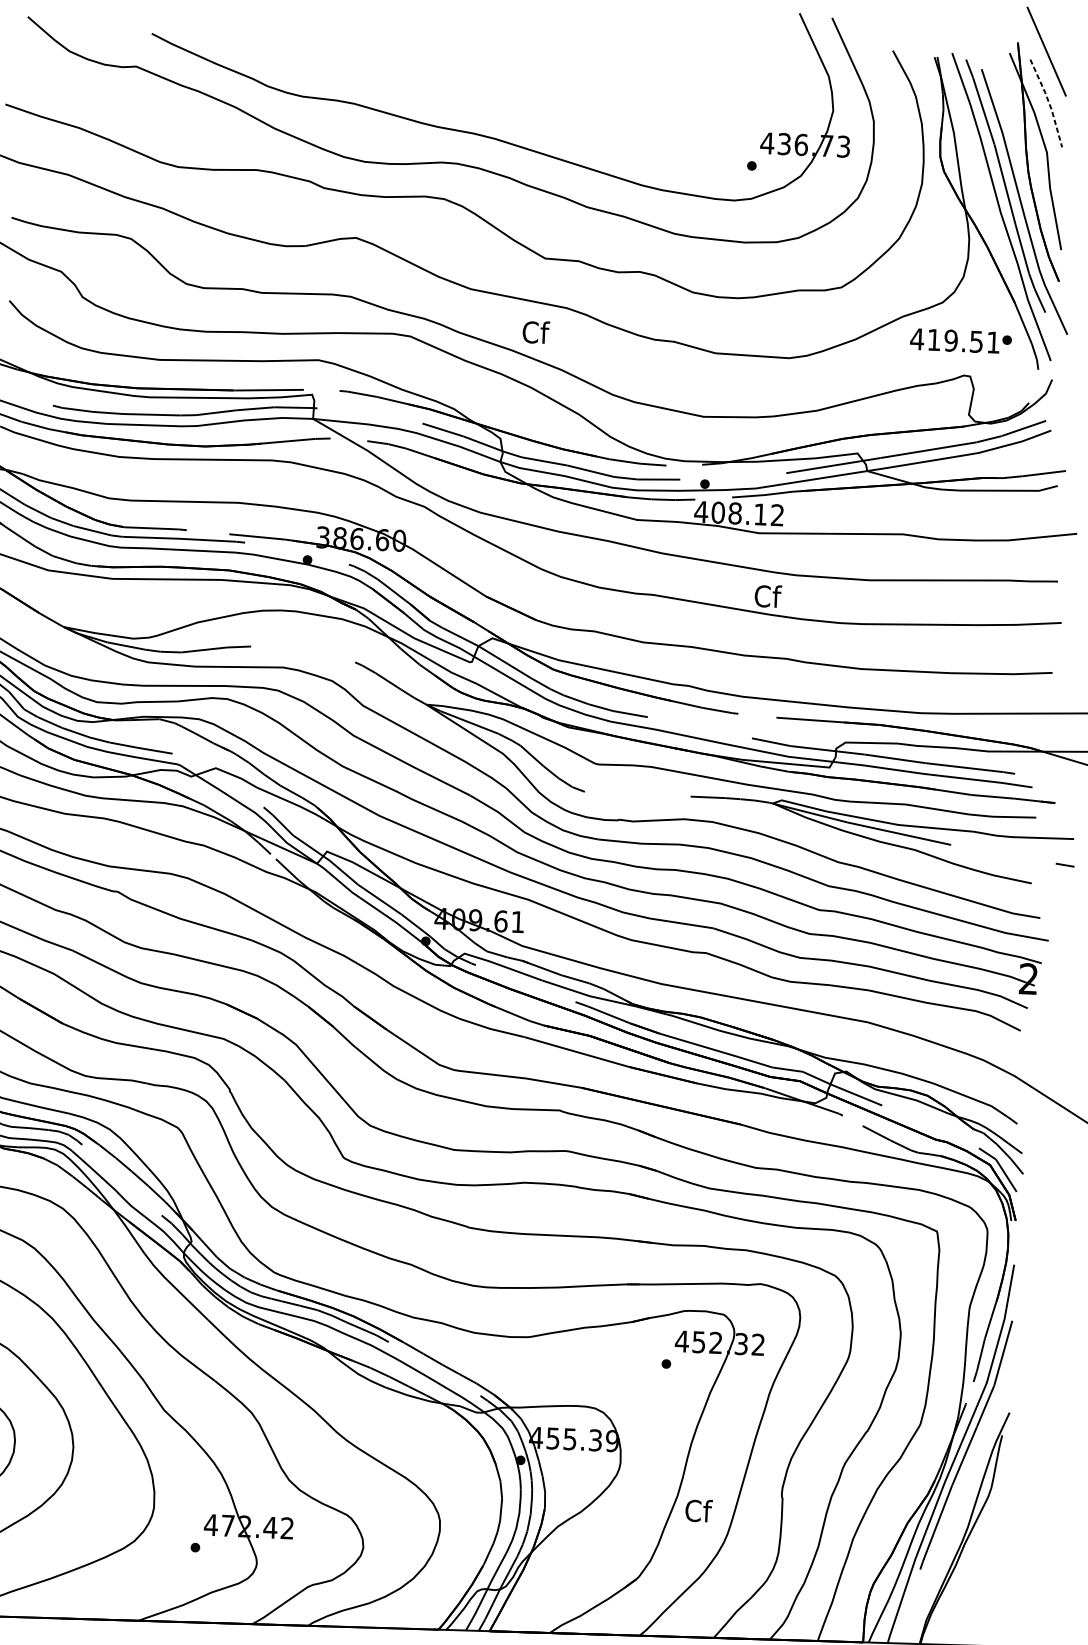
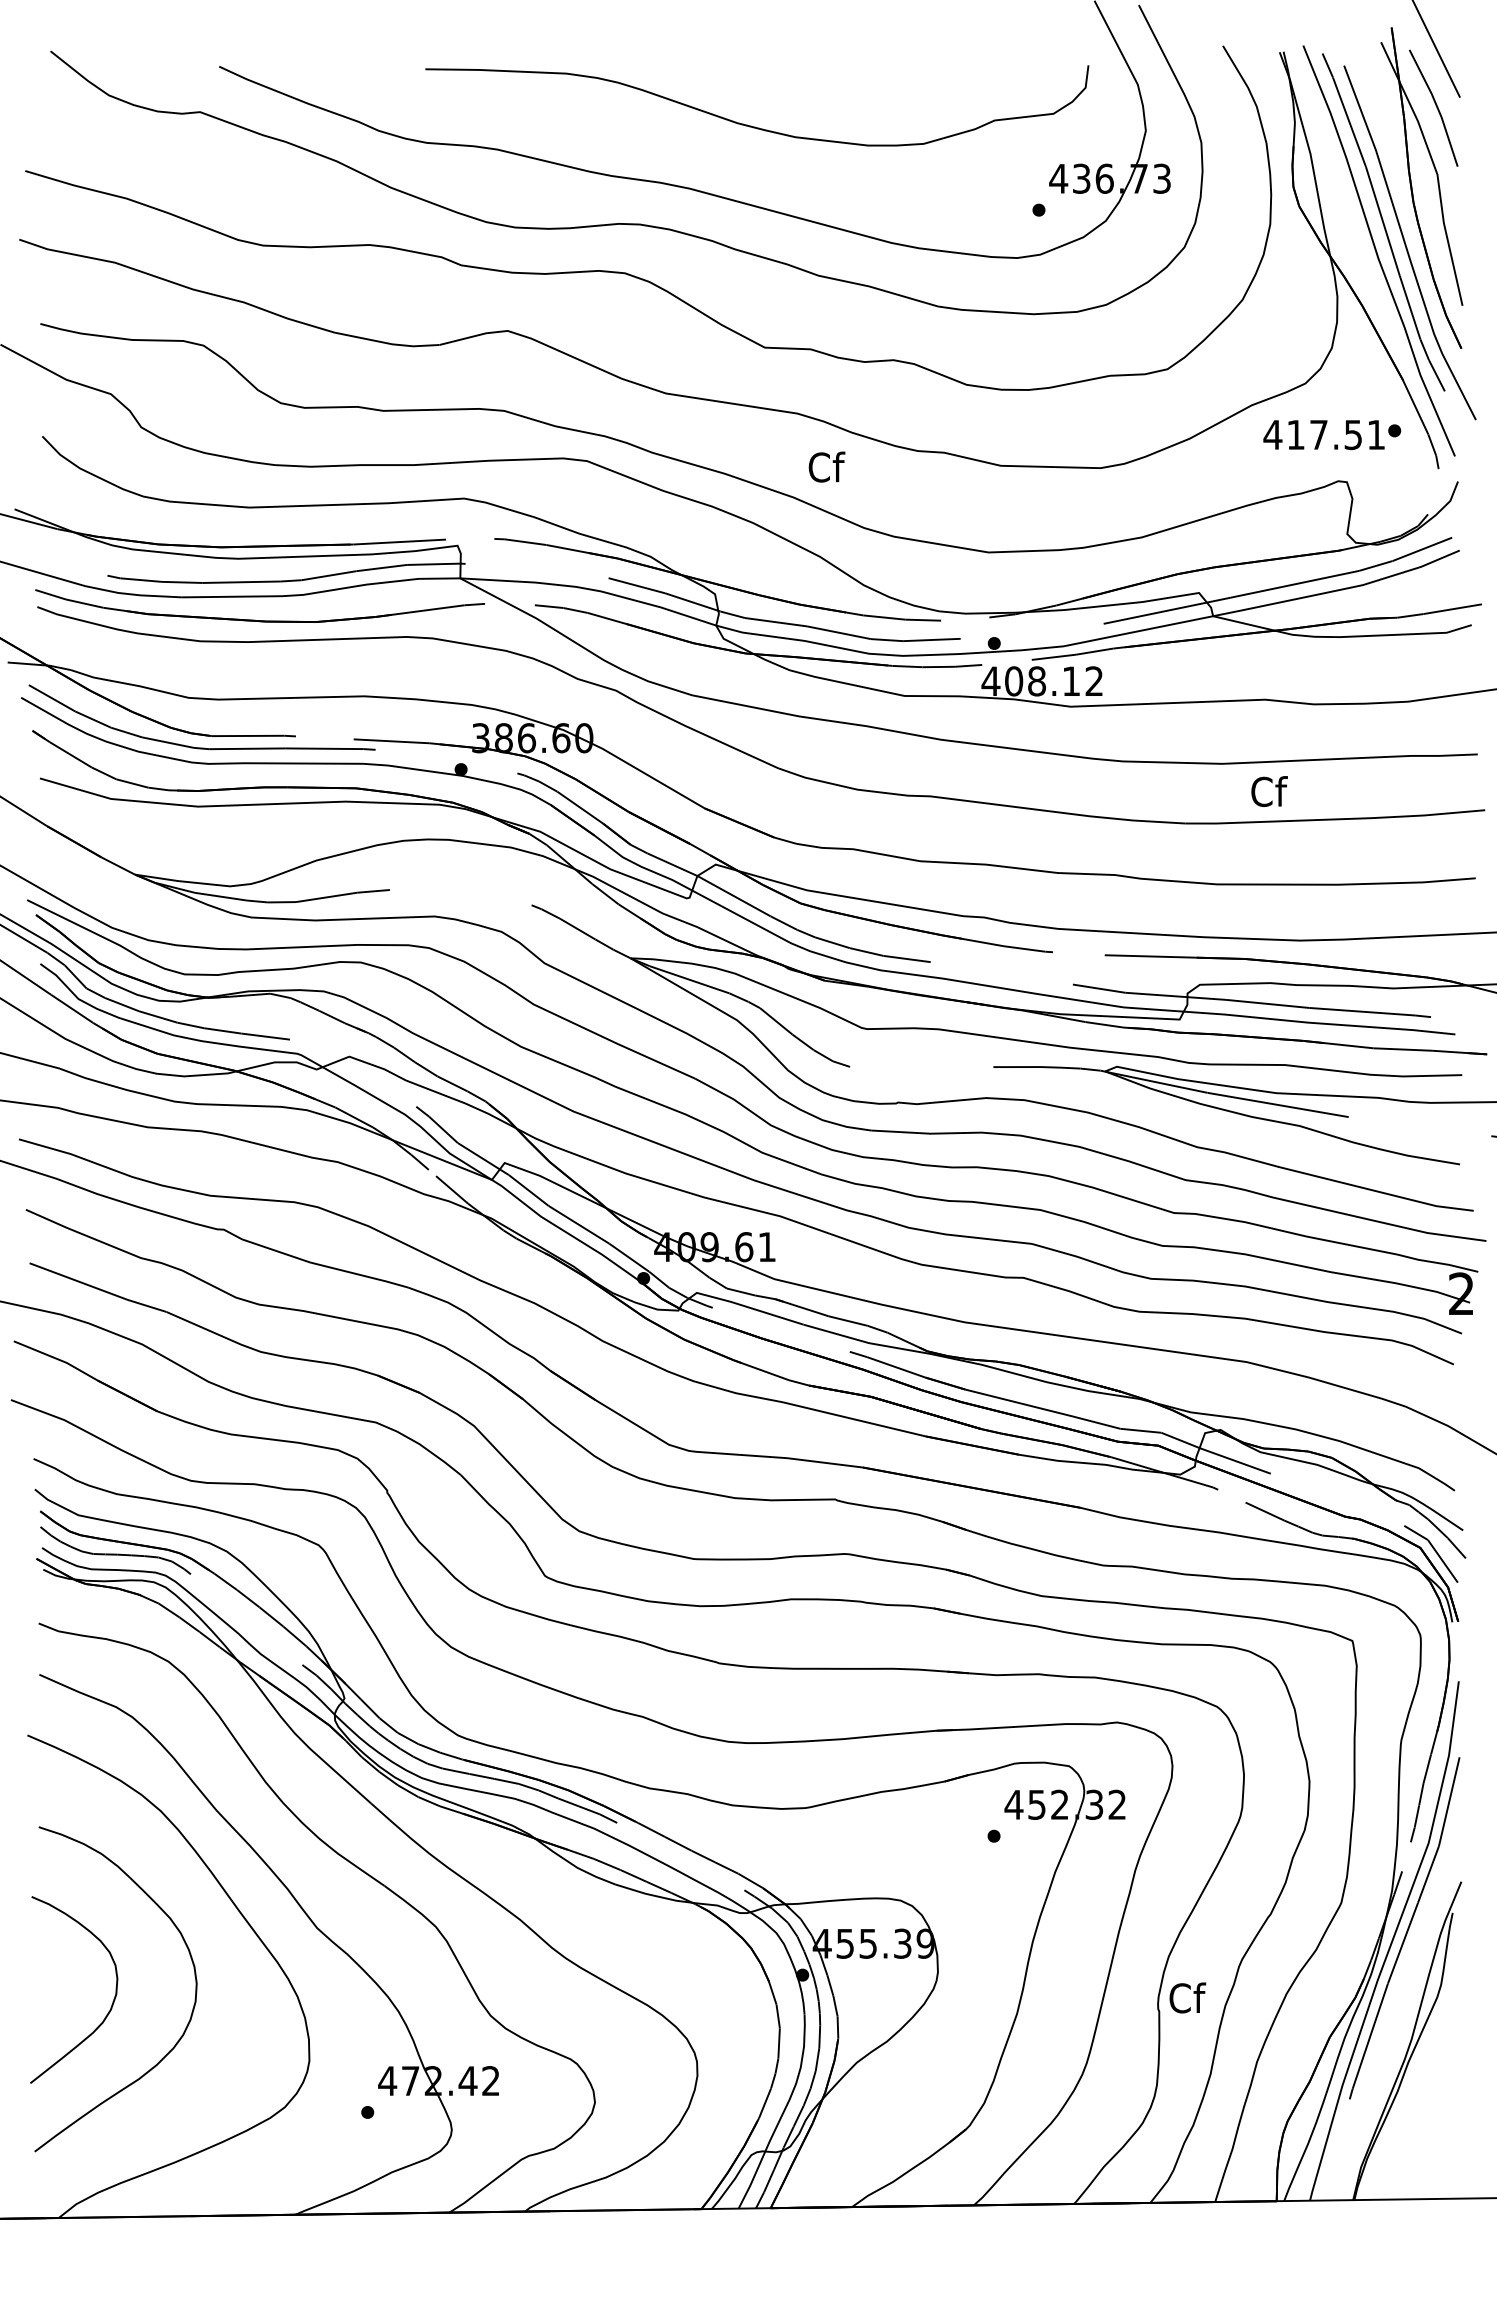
curve: (542, 94) -> (751, 125), added
line: (1049, 102) -> (1437, 106), dashed -> solid
text: (535, 331) -> (826, 466), moved
text: (950, 340) -> (1318, 434), 419.51 -> 417.51
text: (768, 596) -> (1269, 791), moved
text: (698, 1510) -> (1187, 1997), moved

